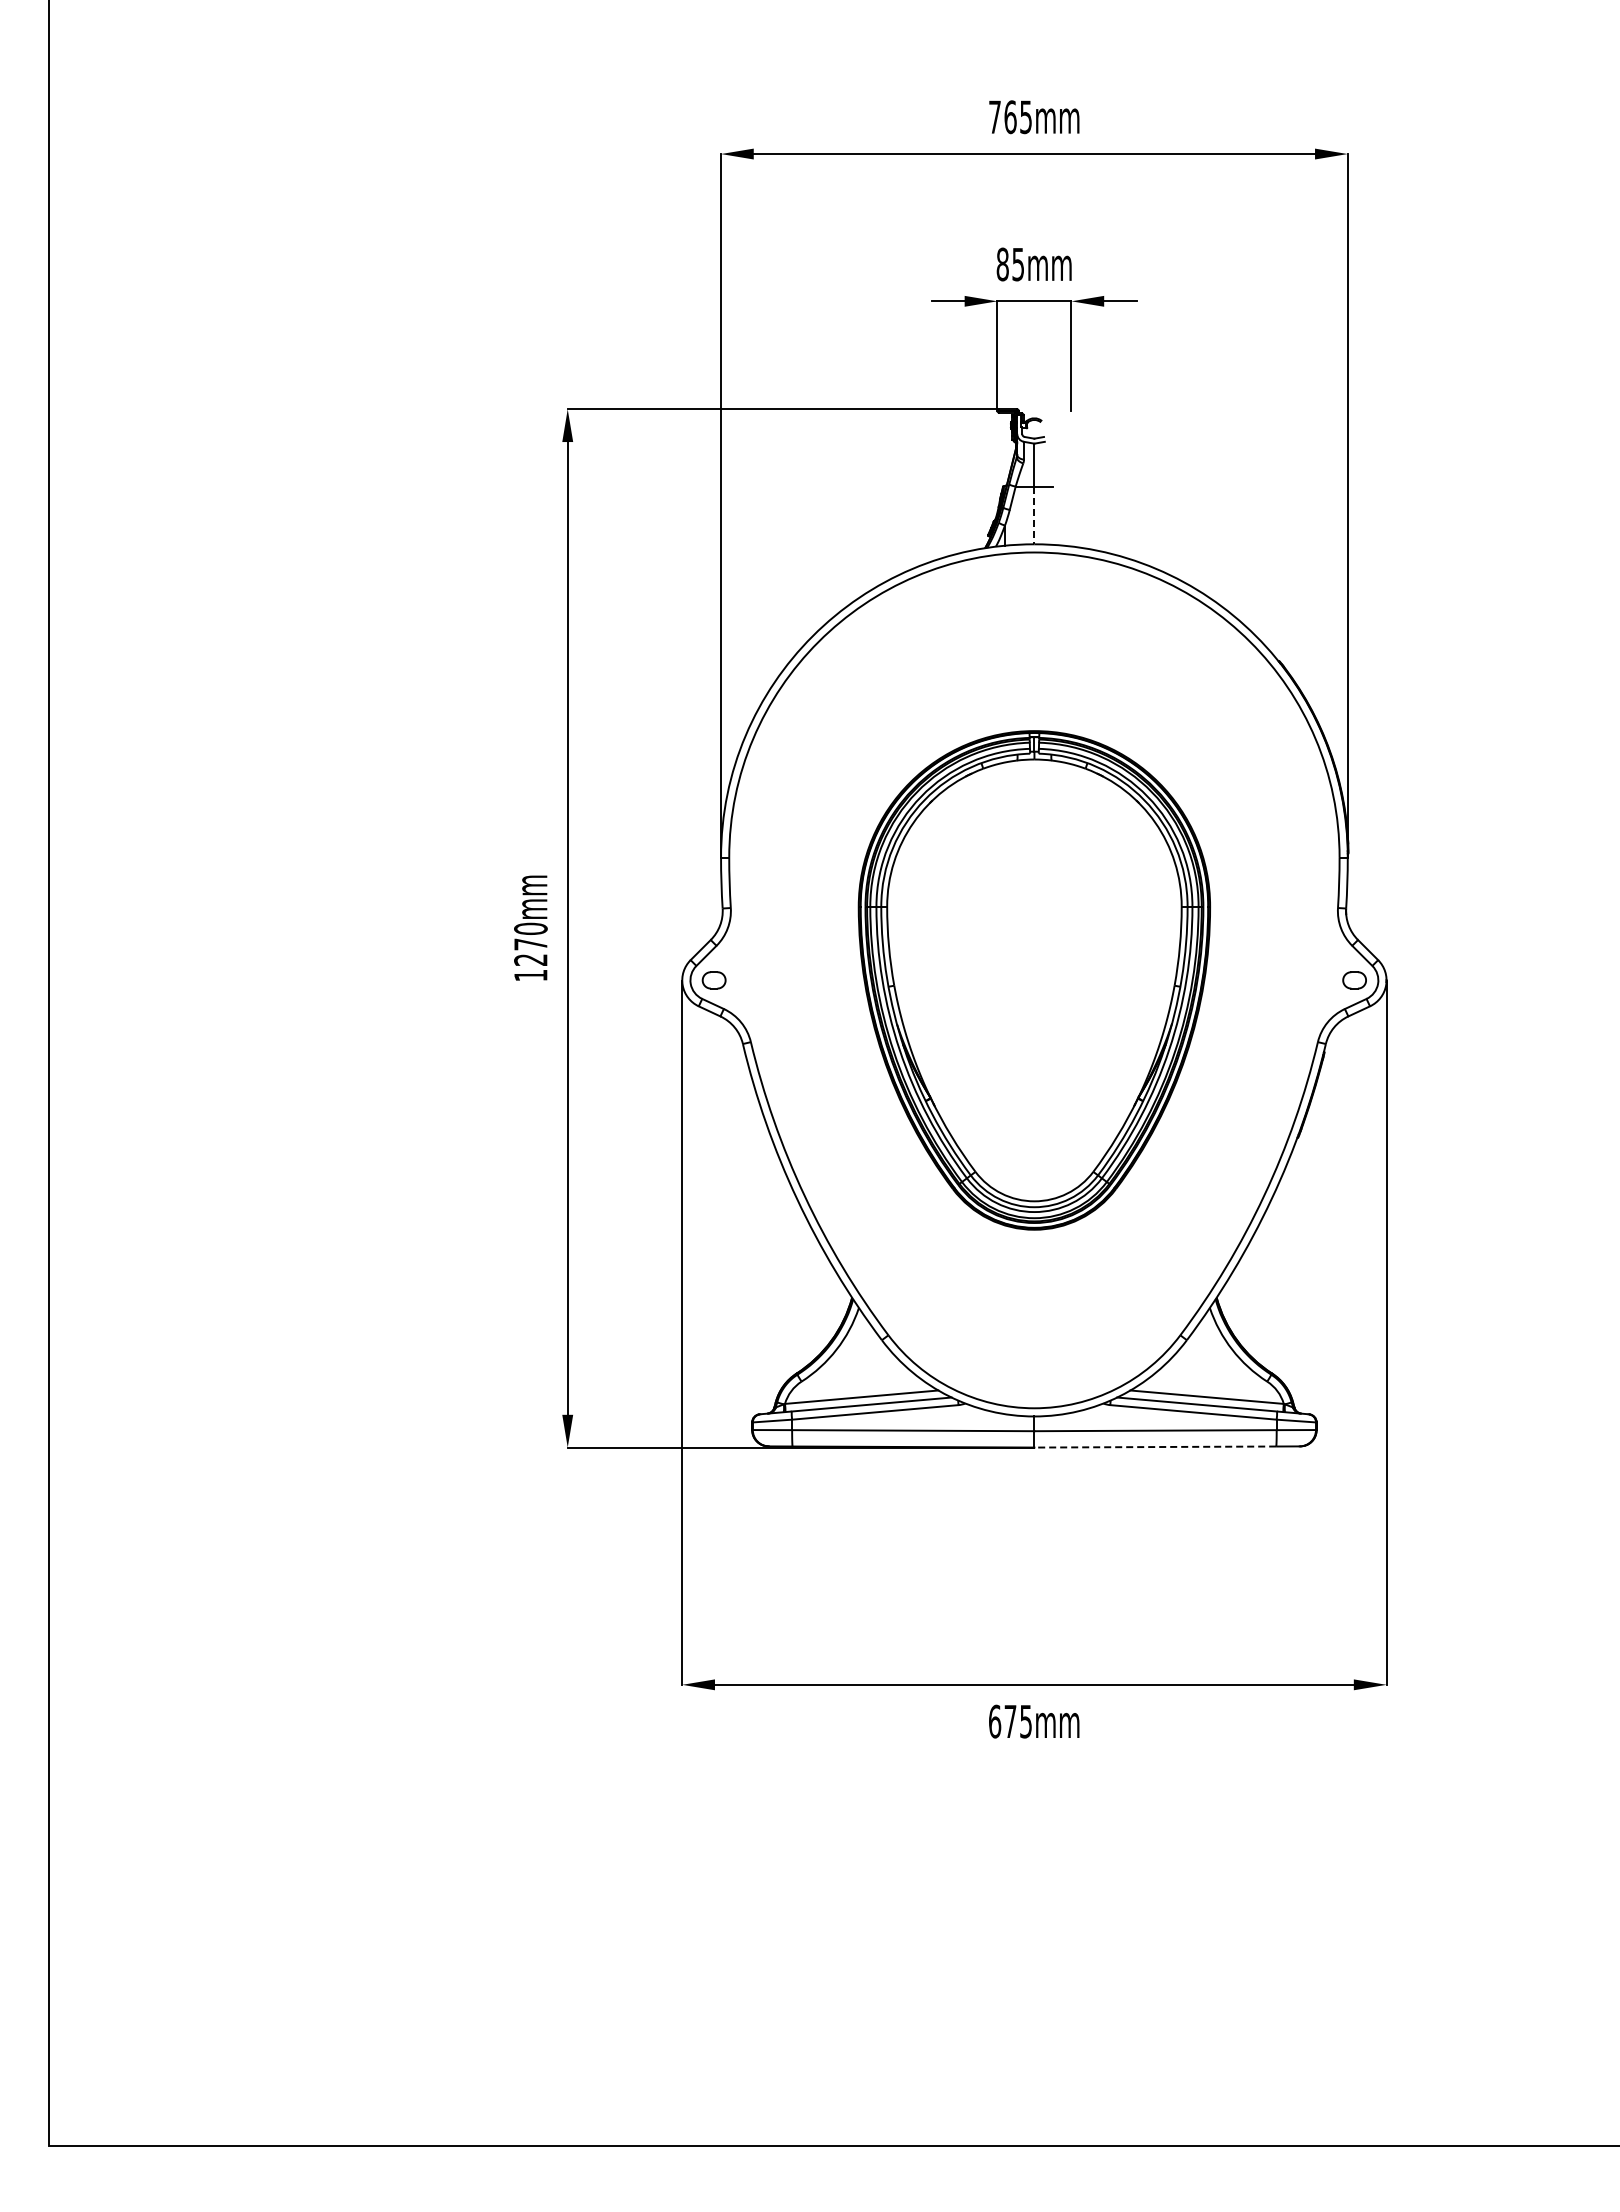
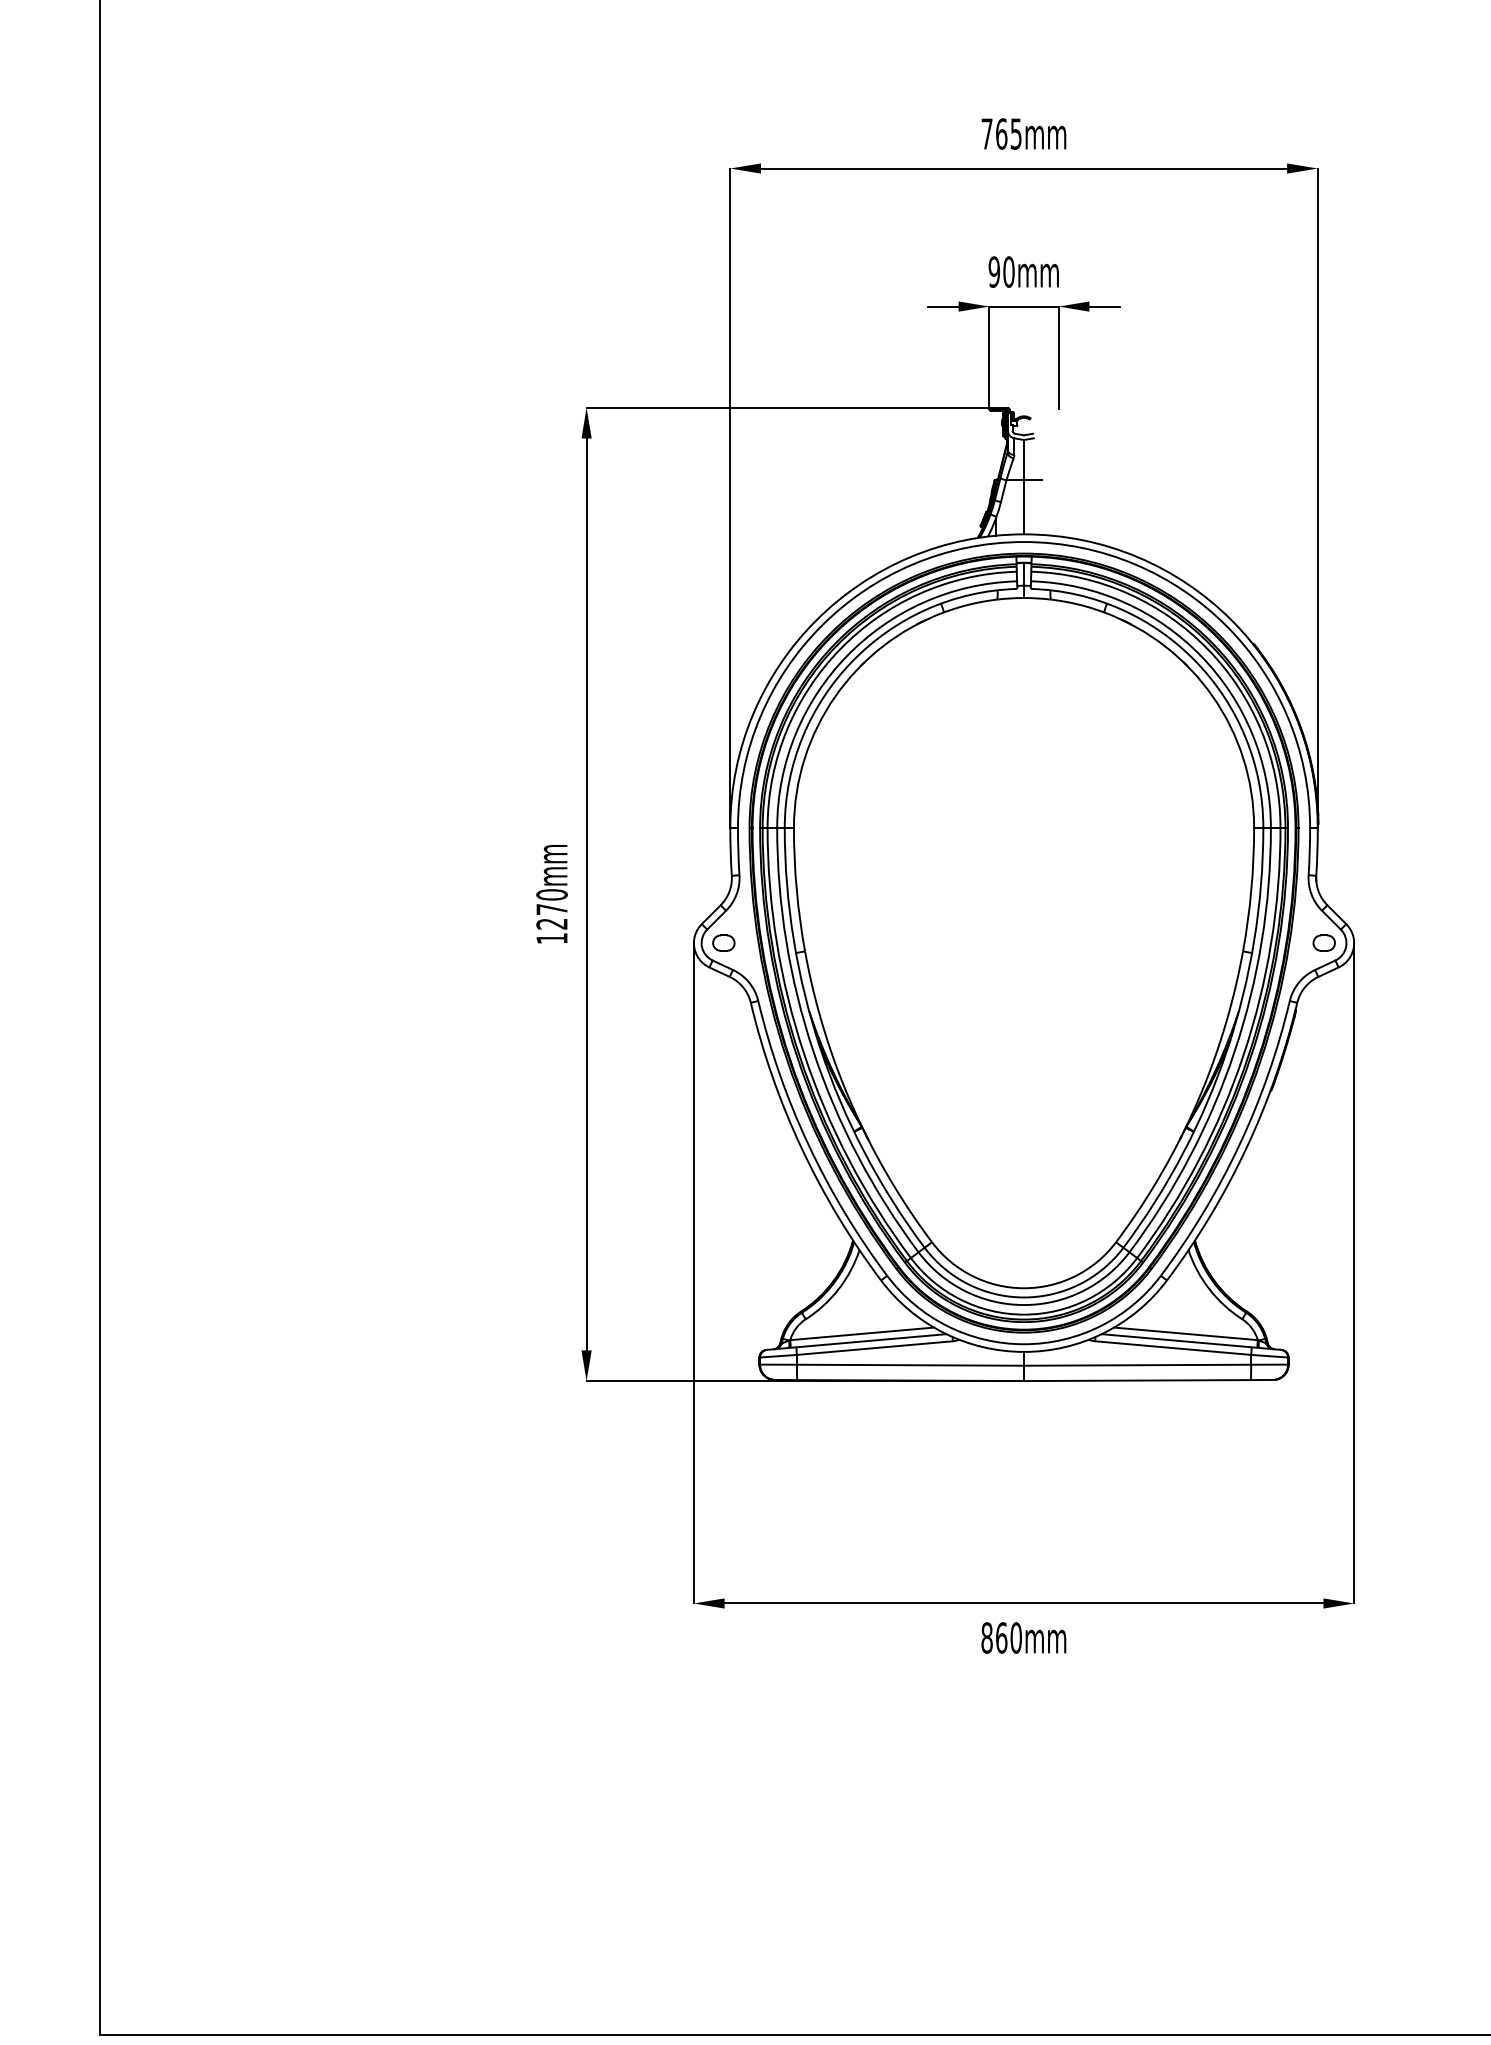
text: (1010, 264) -> (1001, 272), 85mm -> 90mm
line: (1034, 515) -> (1024, 507), dashed -> solid
part: (1034, 980) -> (1024, 943), size x1.67
line: (1155, 1447) -> (1137, 1381), dashed -> solid
text: (1010, 1721) -> (1001, 1637), 675mm -> 860mm

